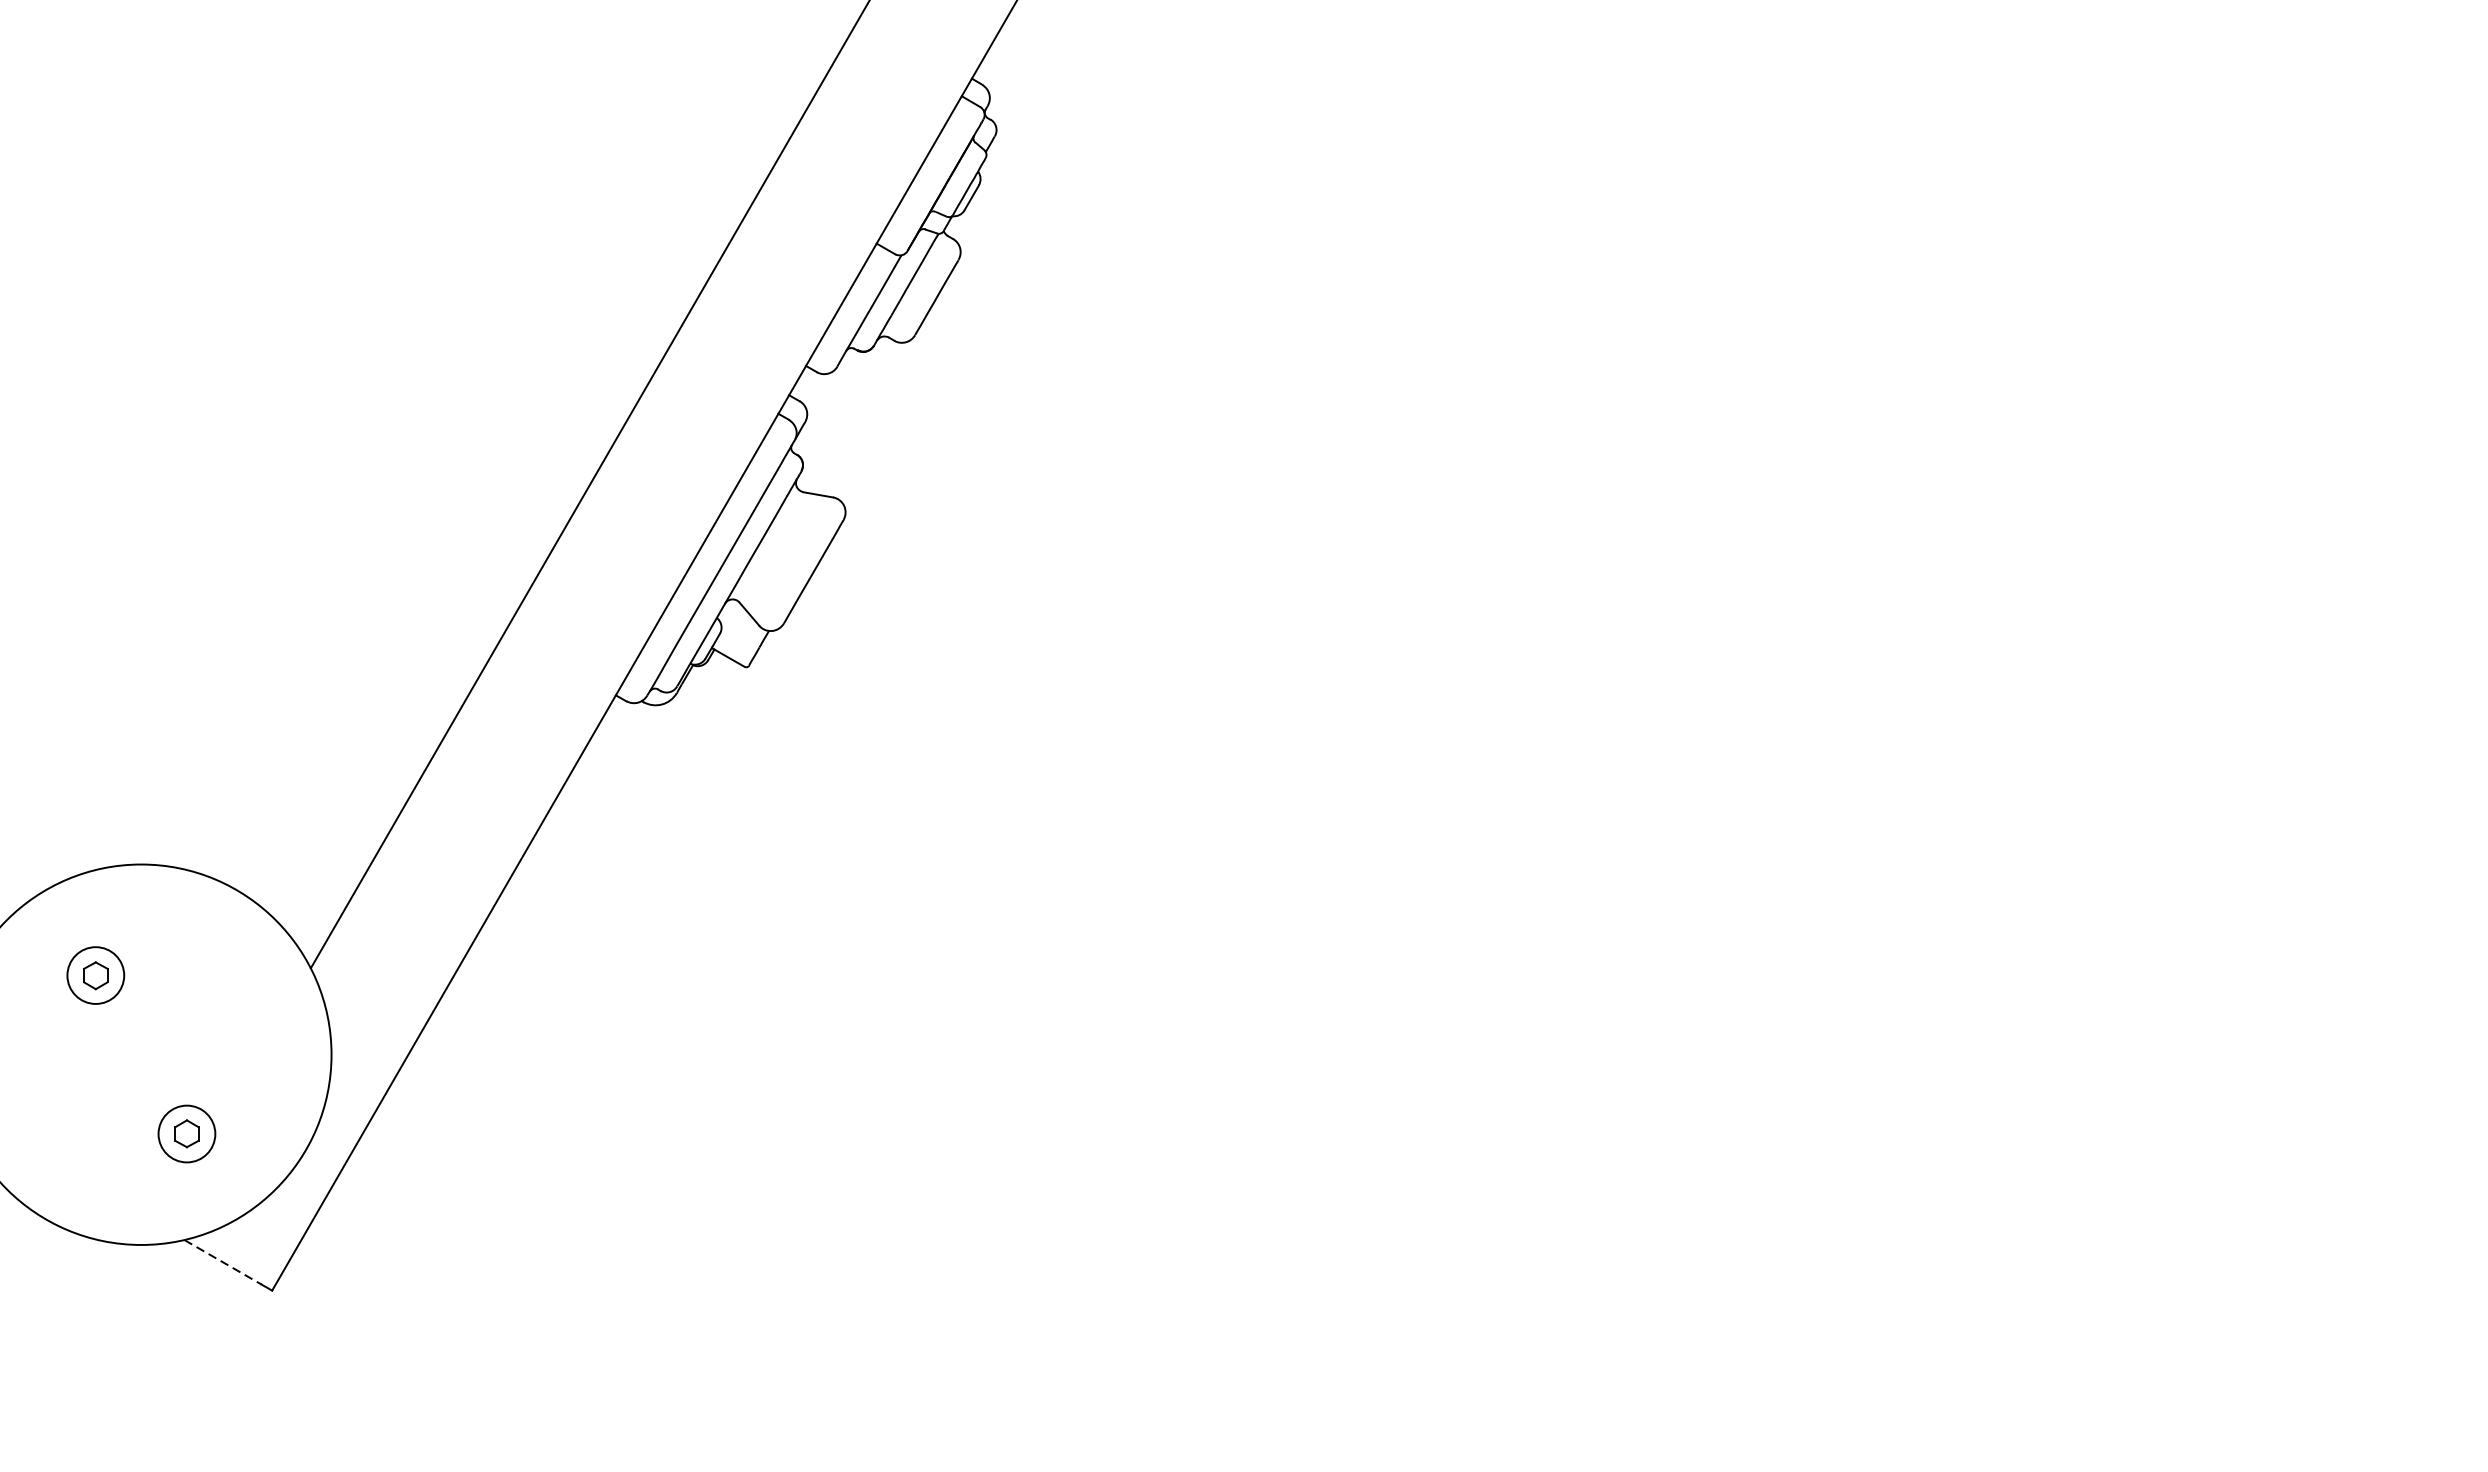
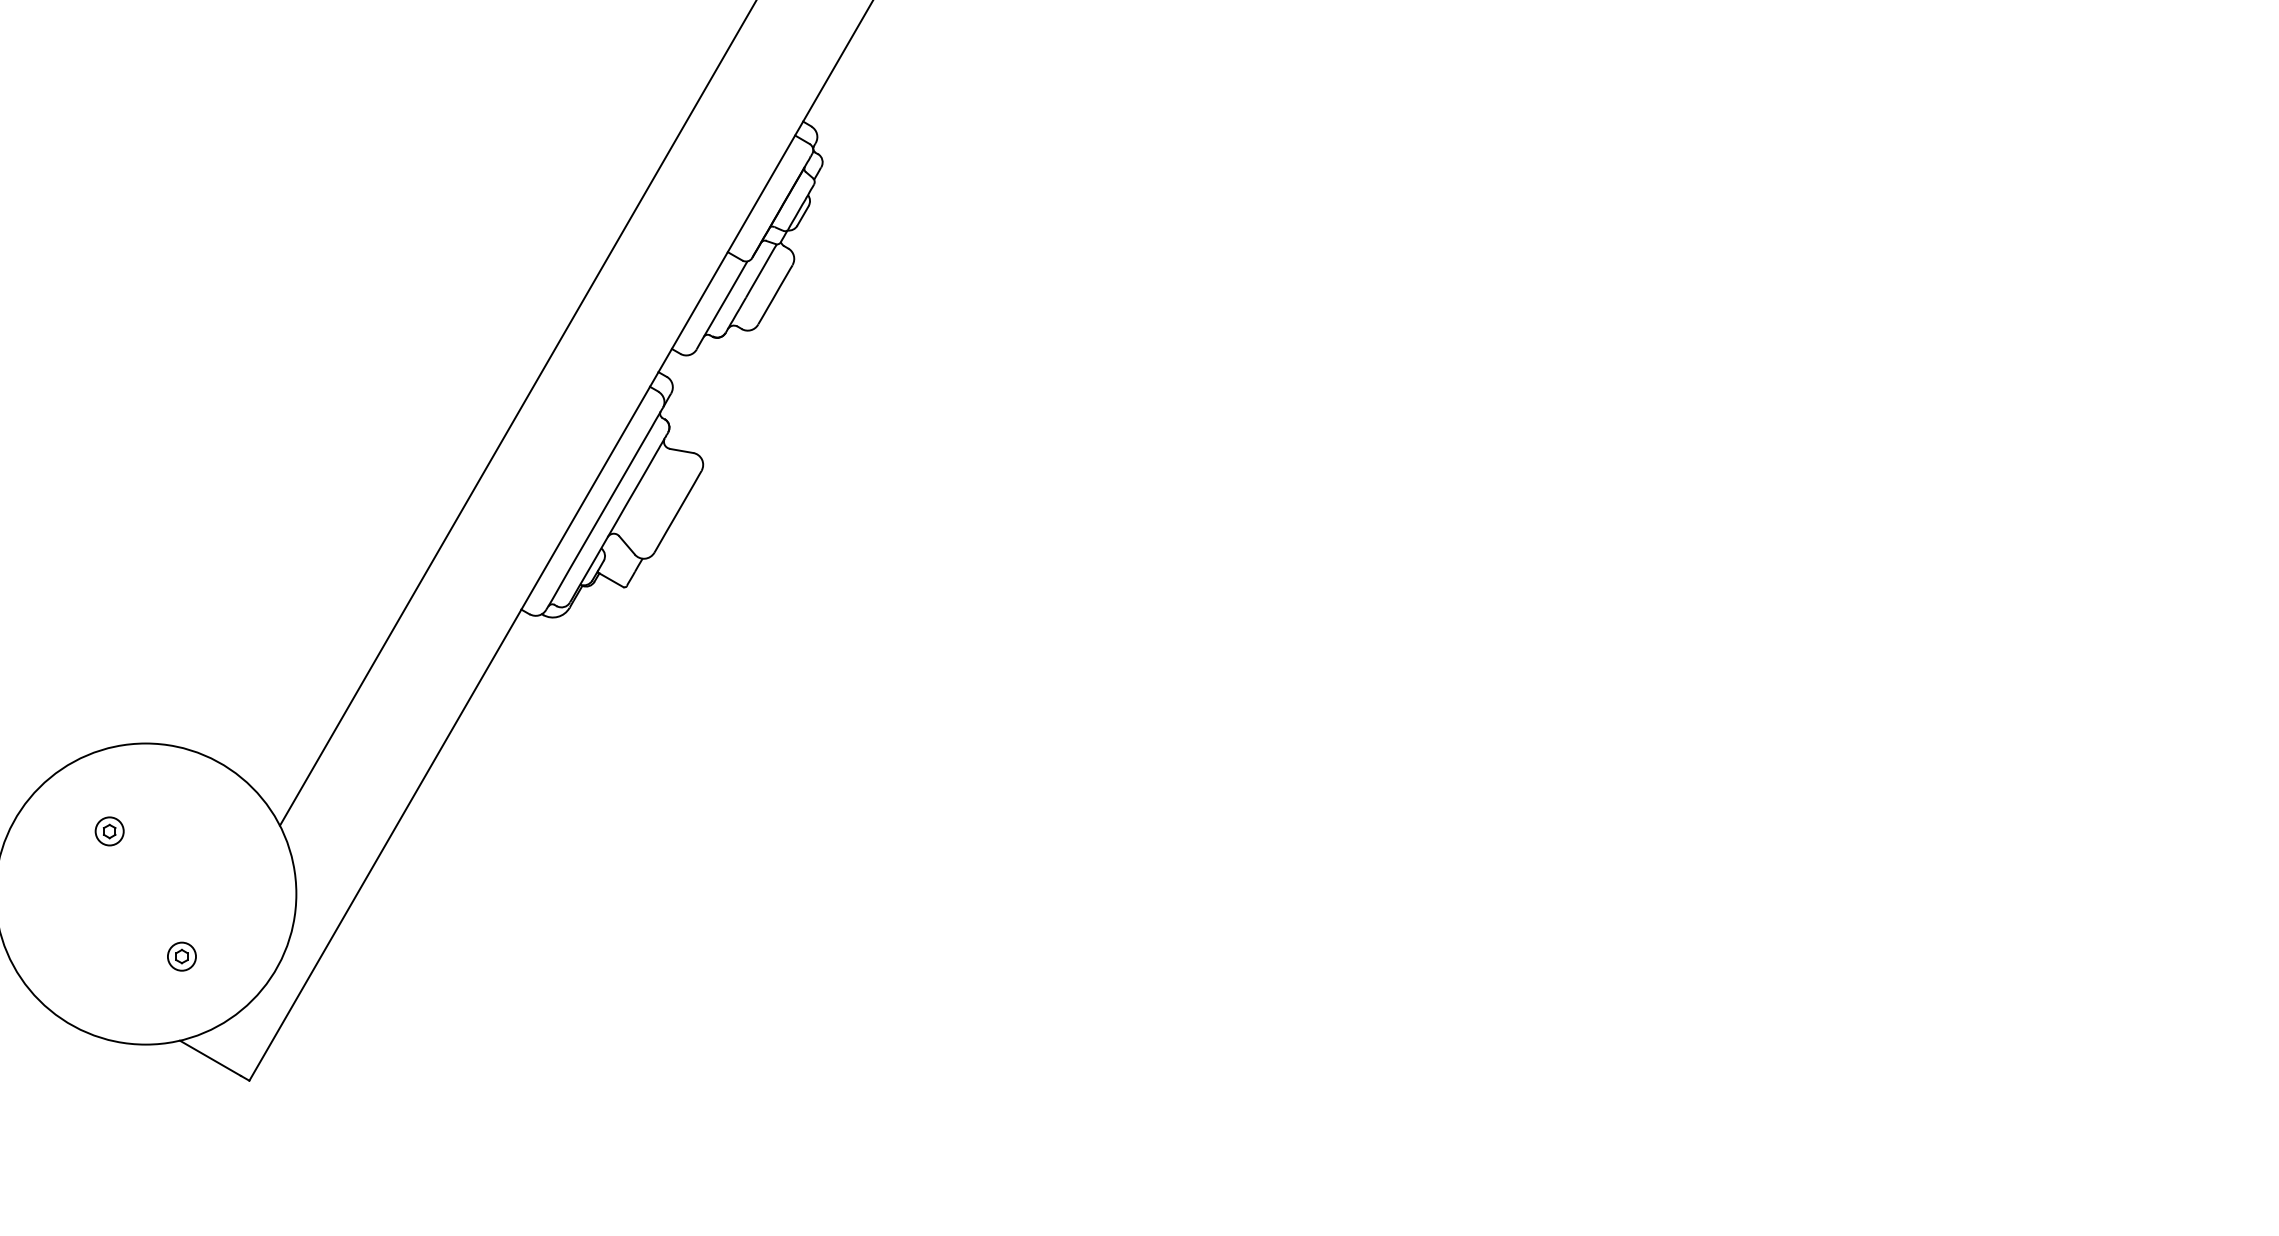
part: (95, 975) -> (109, 831), size x0.62
part: (186, 1133) -> (181, 956), size x0.62
line: (223, 1262) -> (210, 1058), dashed -> solid

